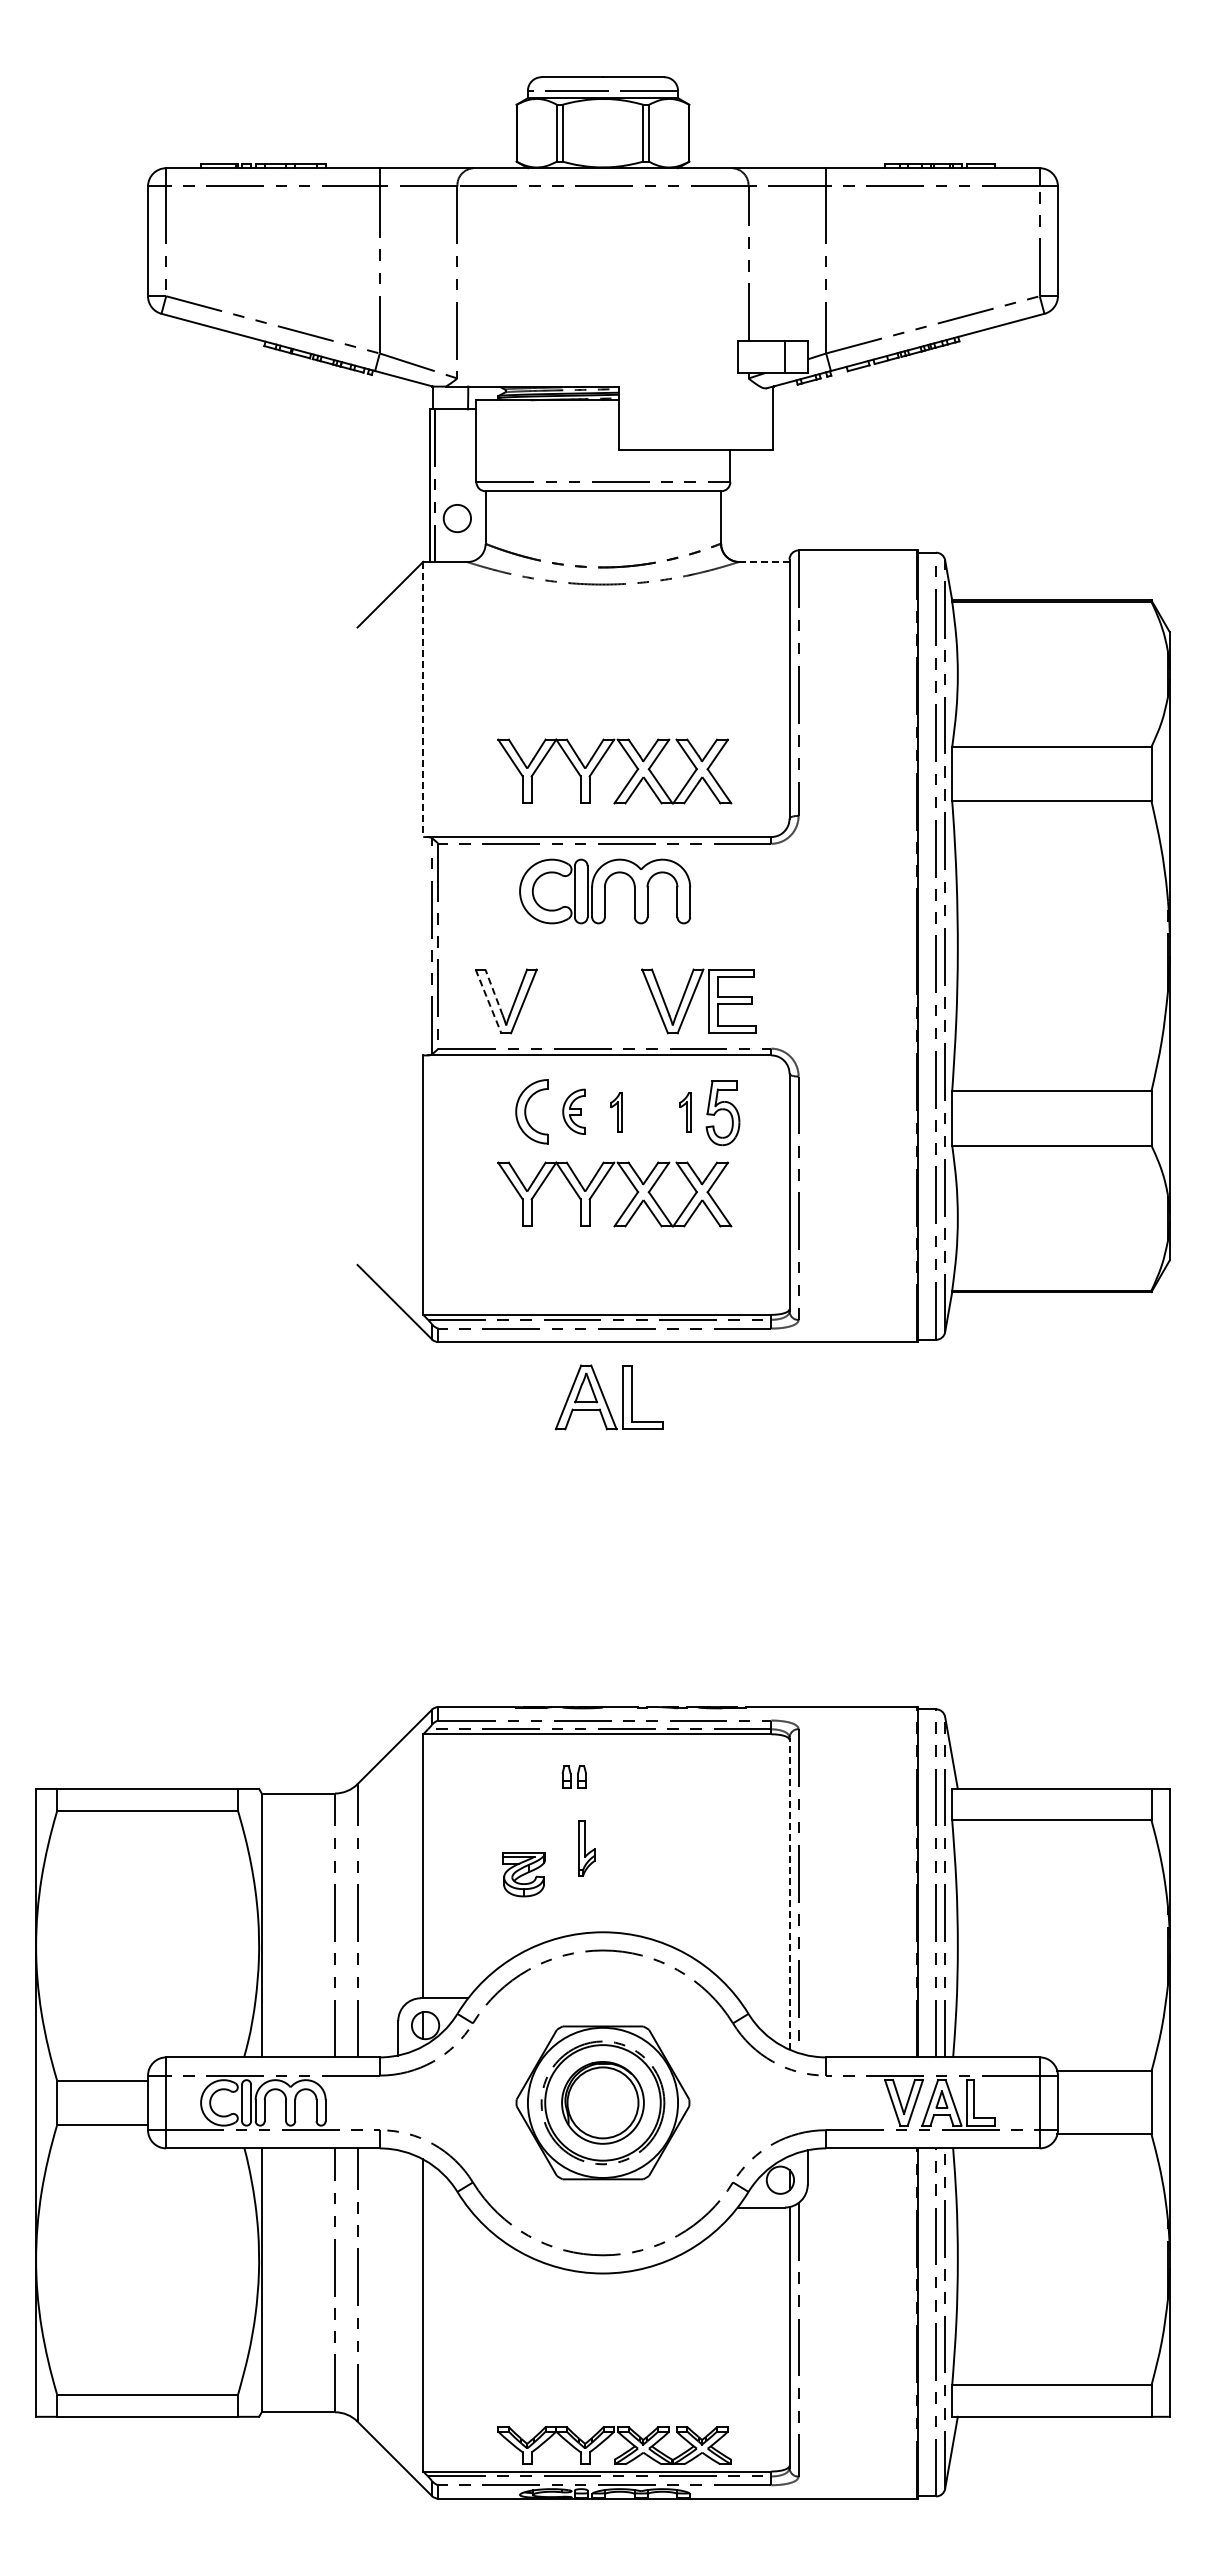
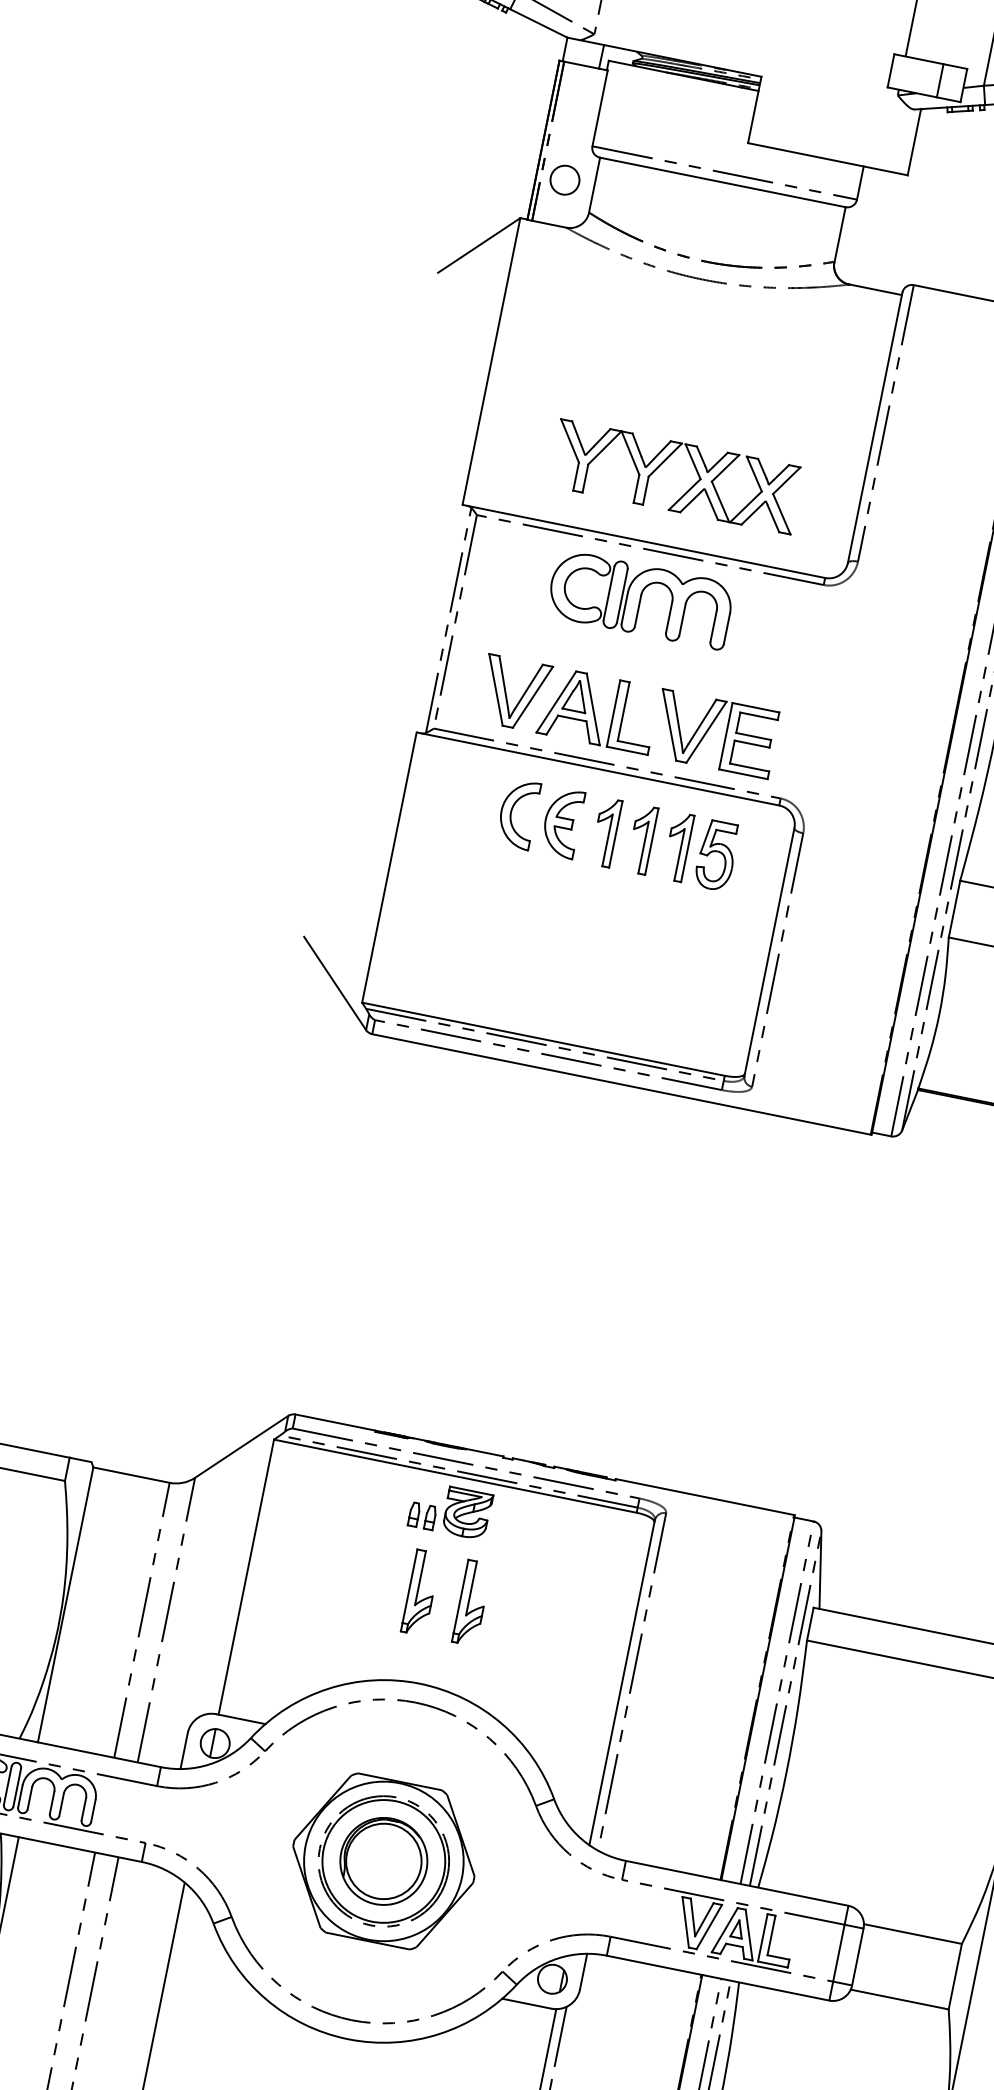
line: (763, 561) -> (874, 289), dashed -> solid
line: (423, 699) -> (491, 361), dashed -> solid
line: (493, 991) -> (503, 680), dashed -> solid
line: (488, 1001) -> (495, 689), dashed -> solid
part: (573, 1111) -> (561, 822), size x1.43
part: (616, 1112) -> (605, 832), size x1.67
part: (651, 1112) -> (642, 839), added
part: (685, 1112) -> (677, 846), size x1.67
part: (600, 1185) -> (573, 905), removed
part: (608, 1397) -> (598, 710), moved
part: (587, 1848) -> (421, 1593), size x1.43
part: (636, 1848) -> (472, 1603), added
part: (523, 1874) -> (466, 1513), moved
line: (789, 1893) -> (622, 1682), dashed -> solid

